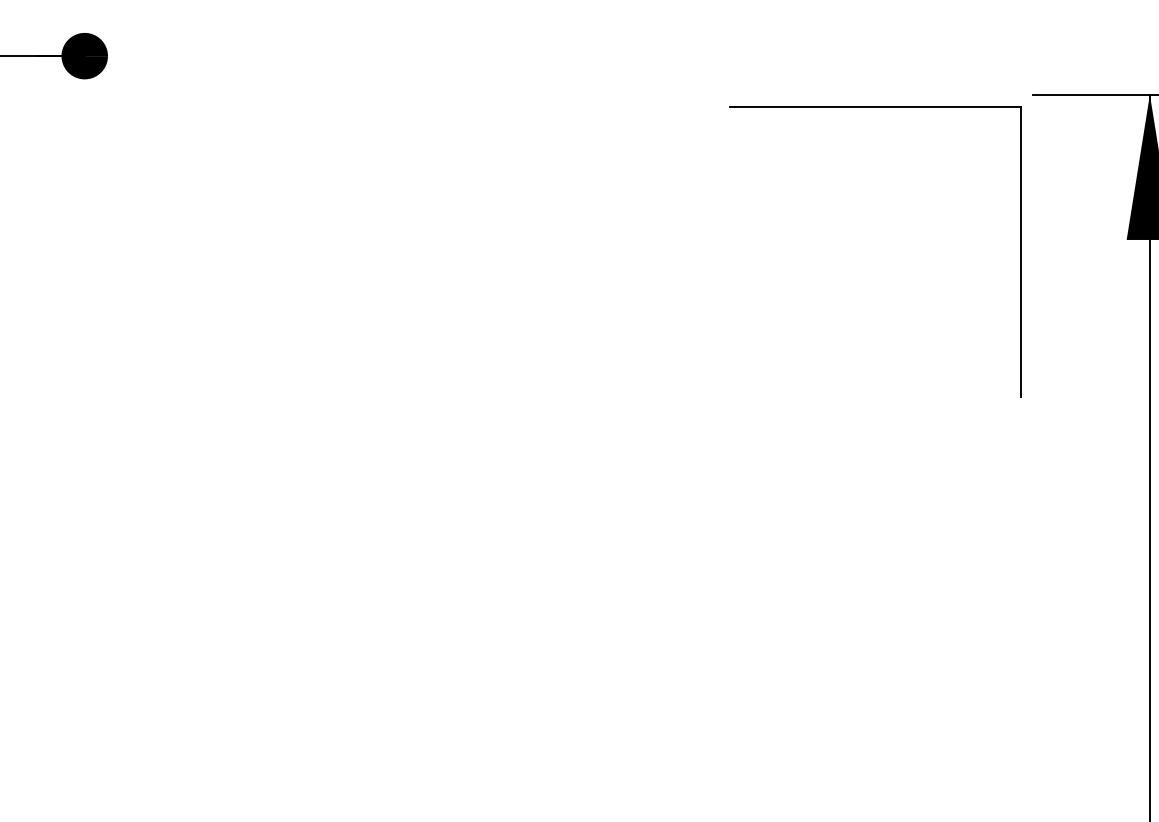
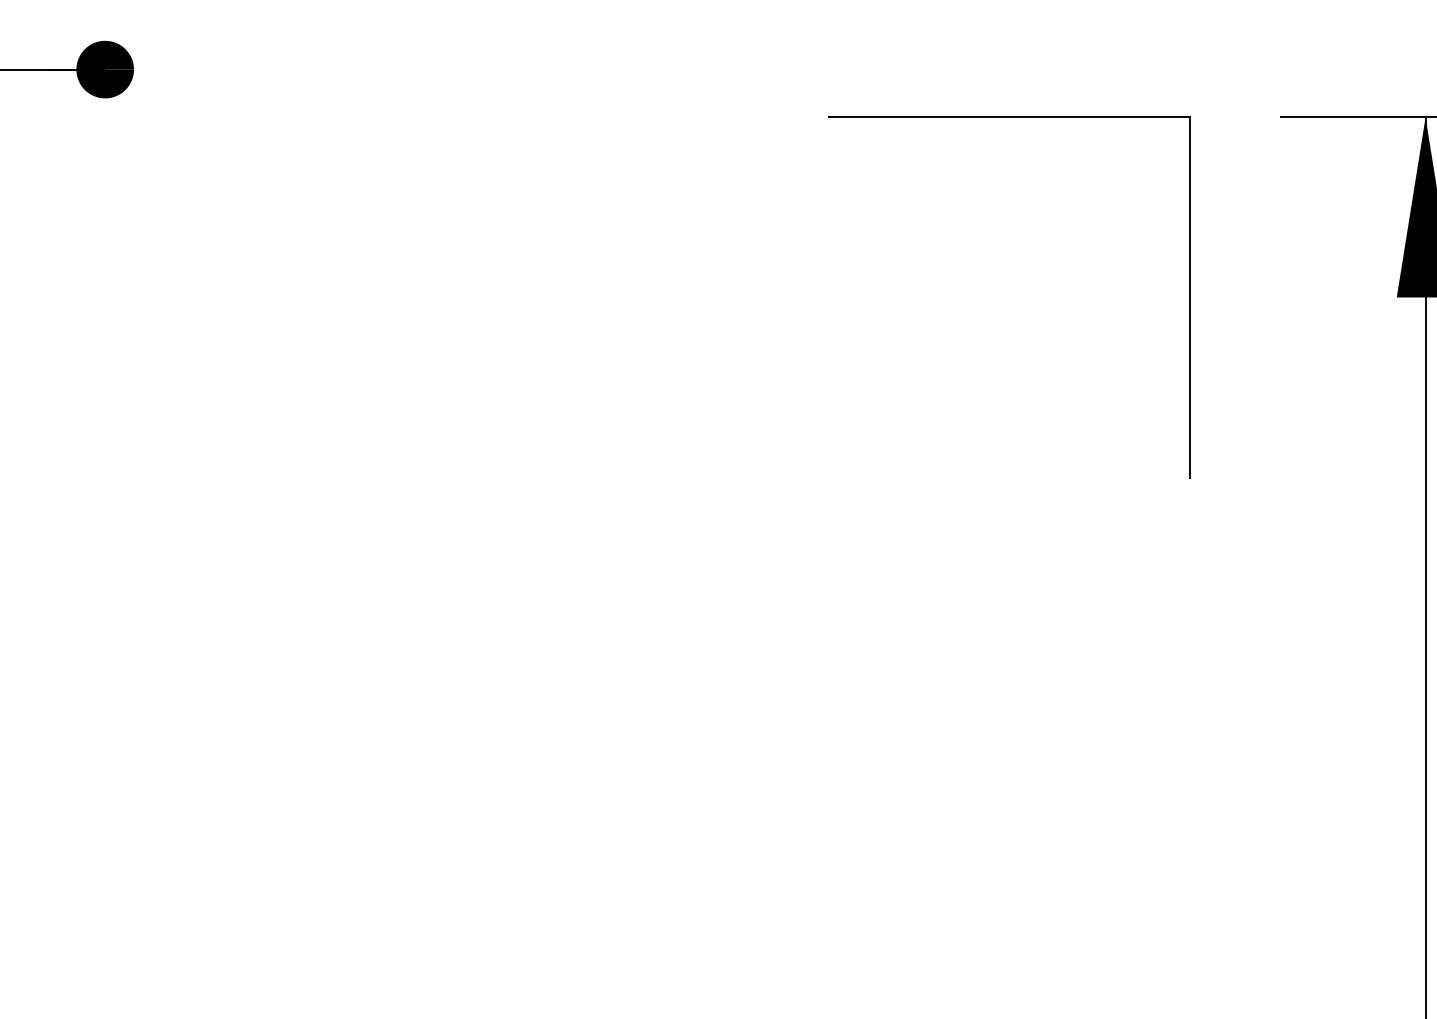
part: (875, 106) -> (1009, 117), moved

